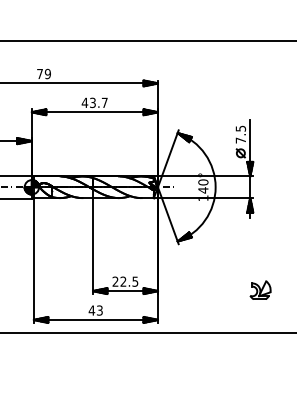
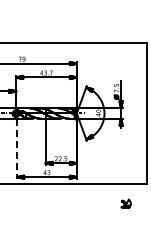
line: (34, 260) -> (17, 148), solid -> dashed
part: (259, 289) -> (125, 203), moved

